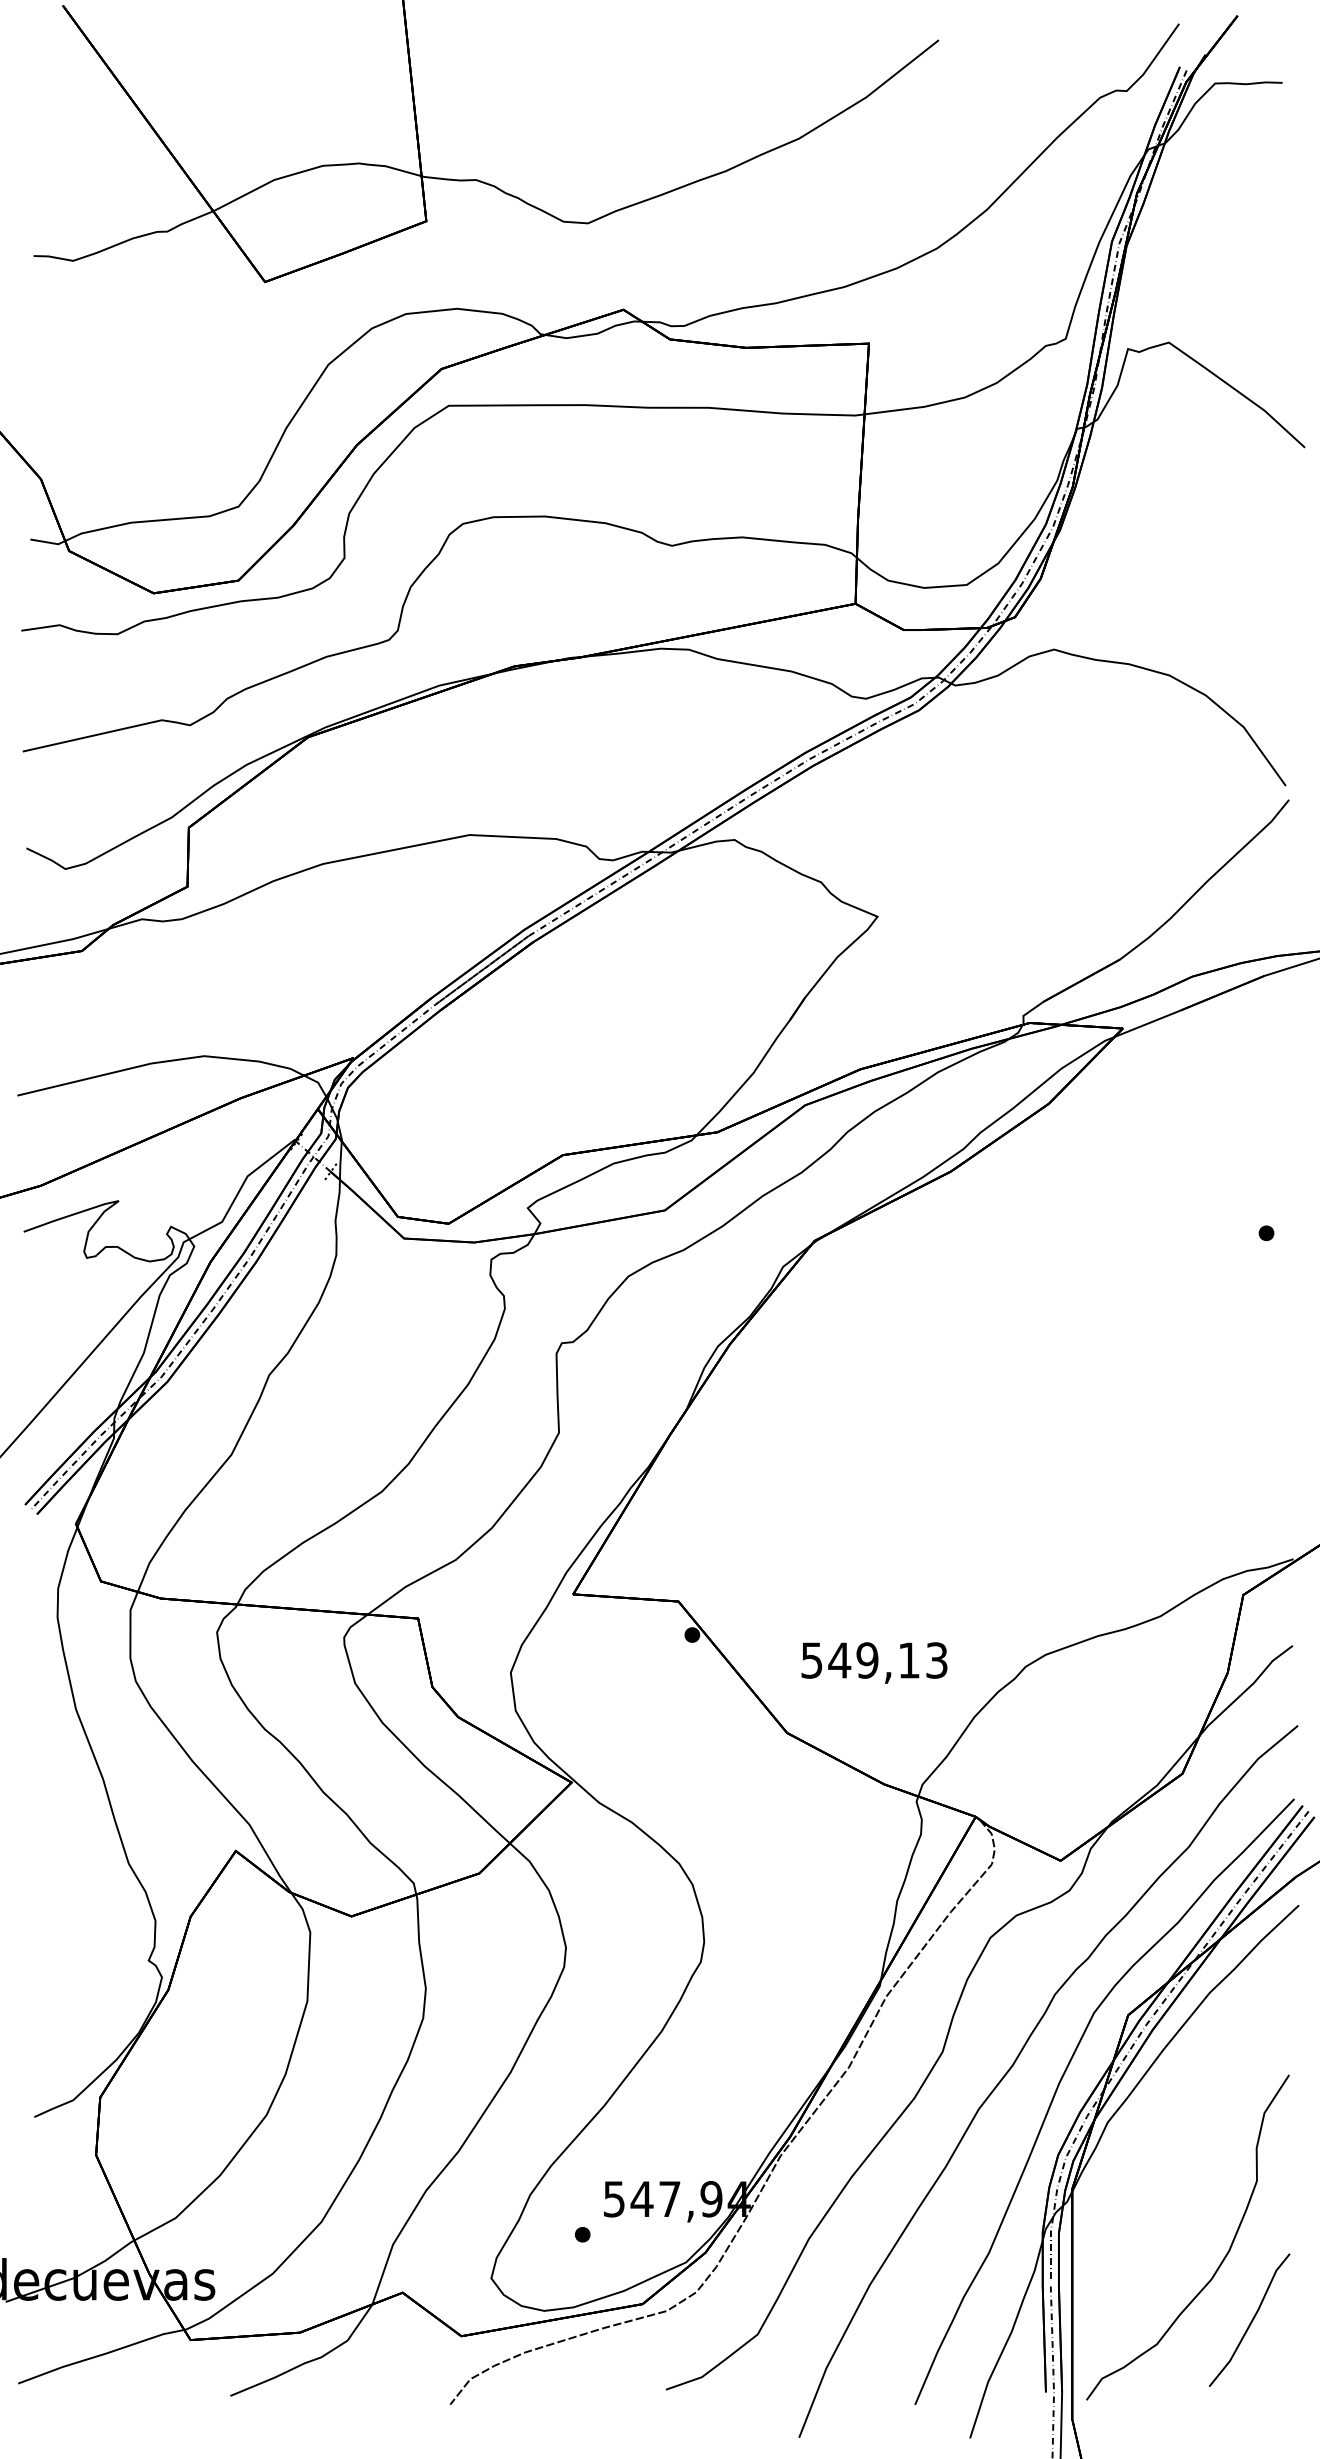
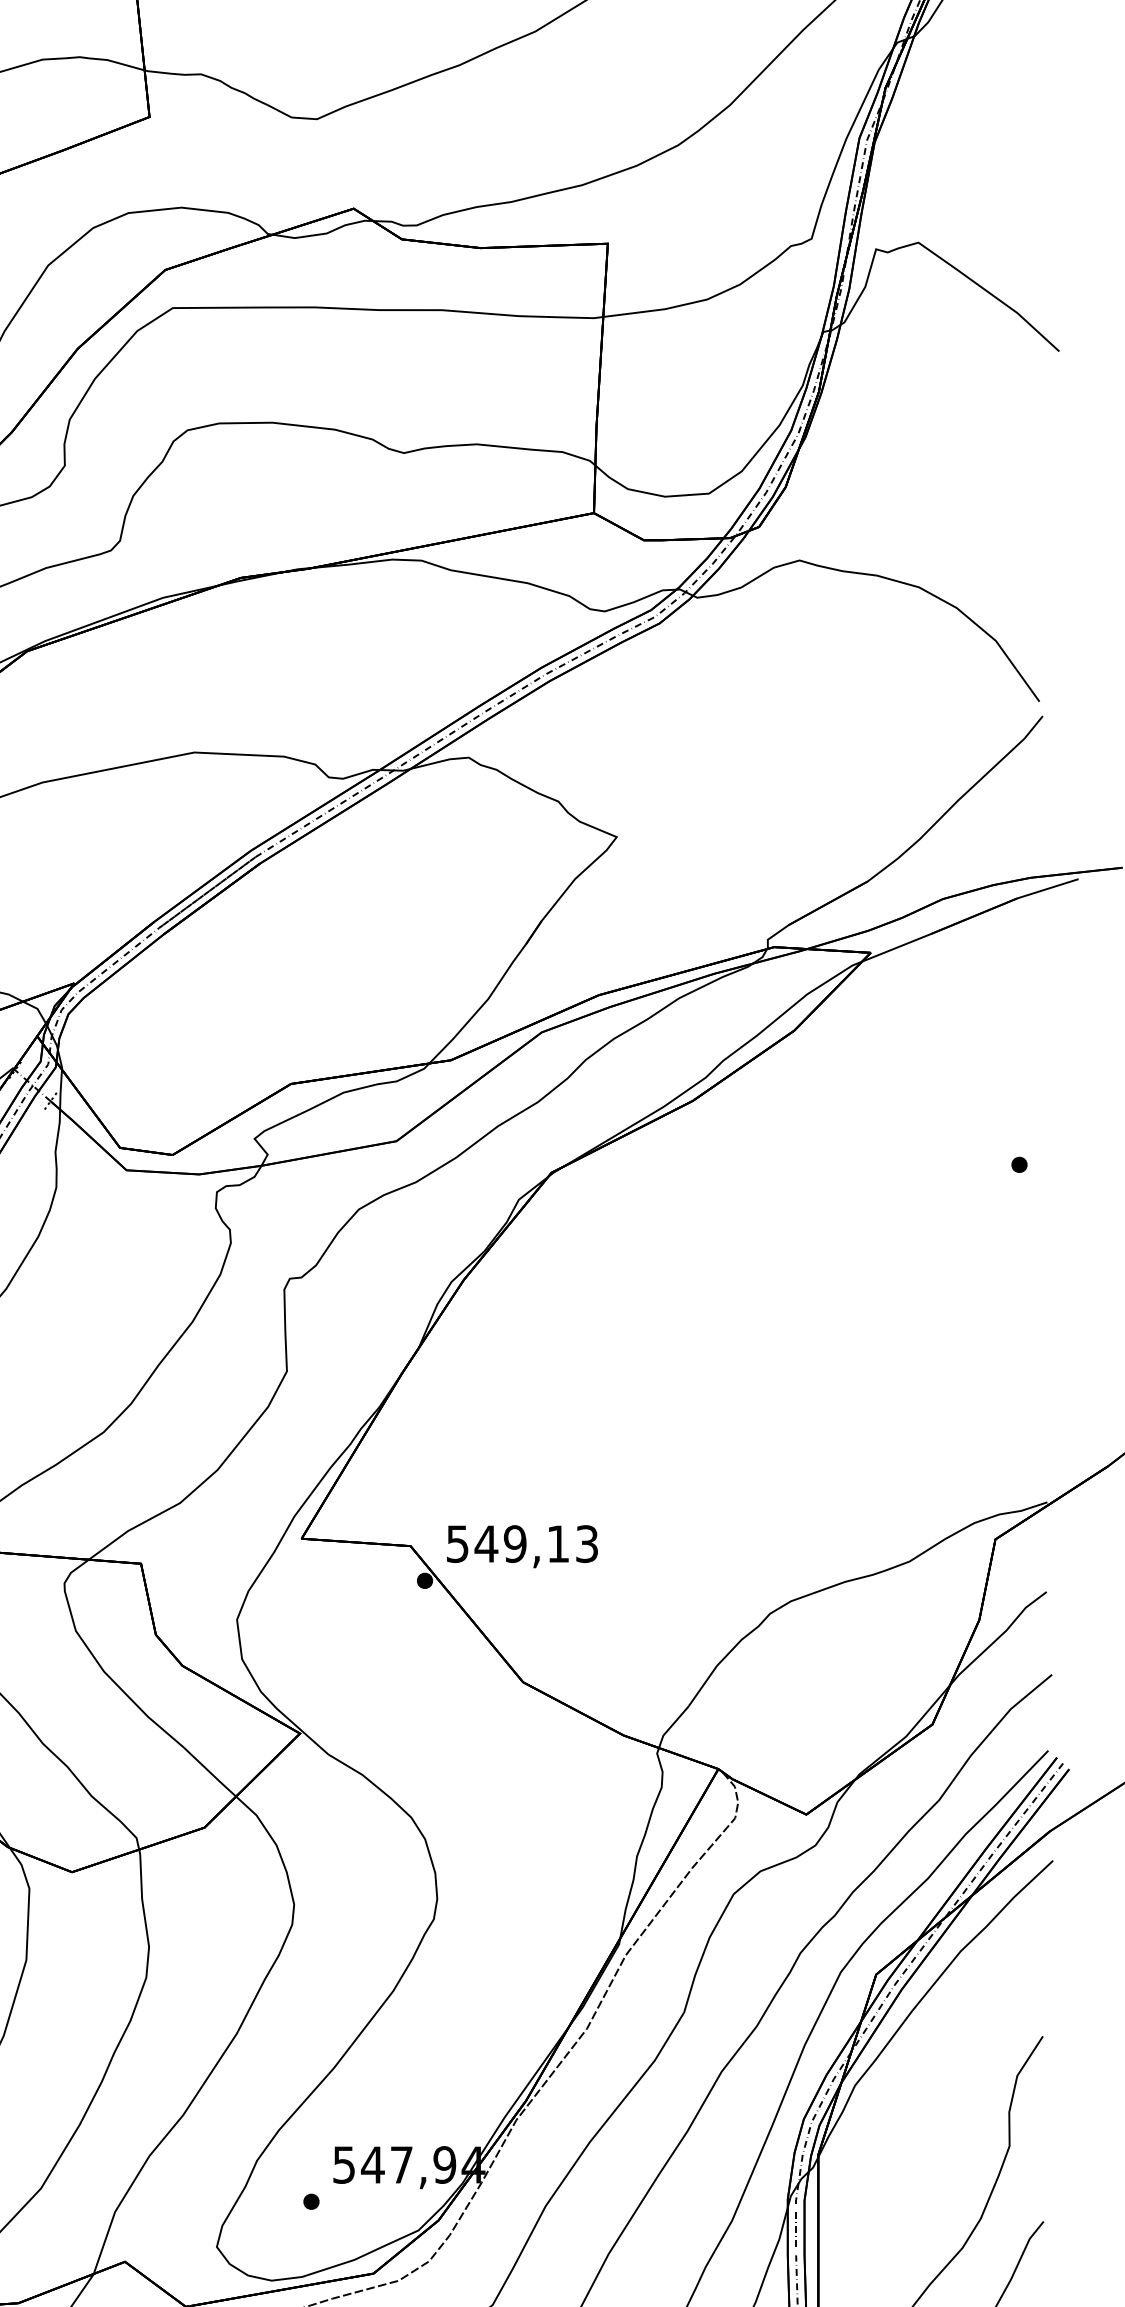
text: (874, 1662) -> (522, 1546), moved

